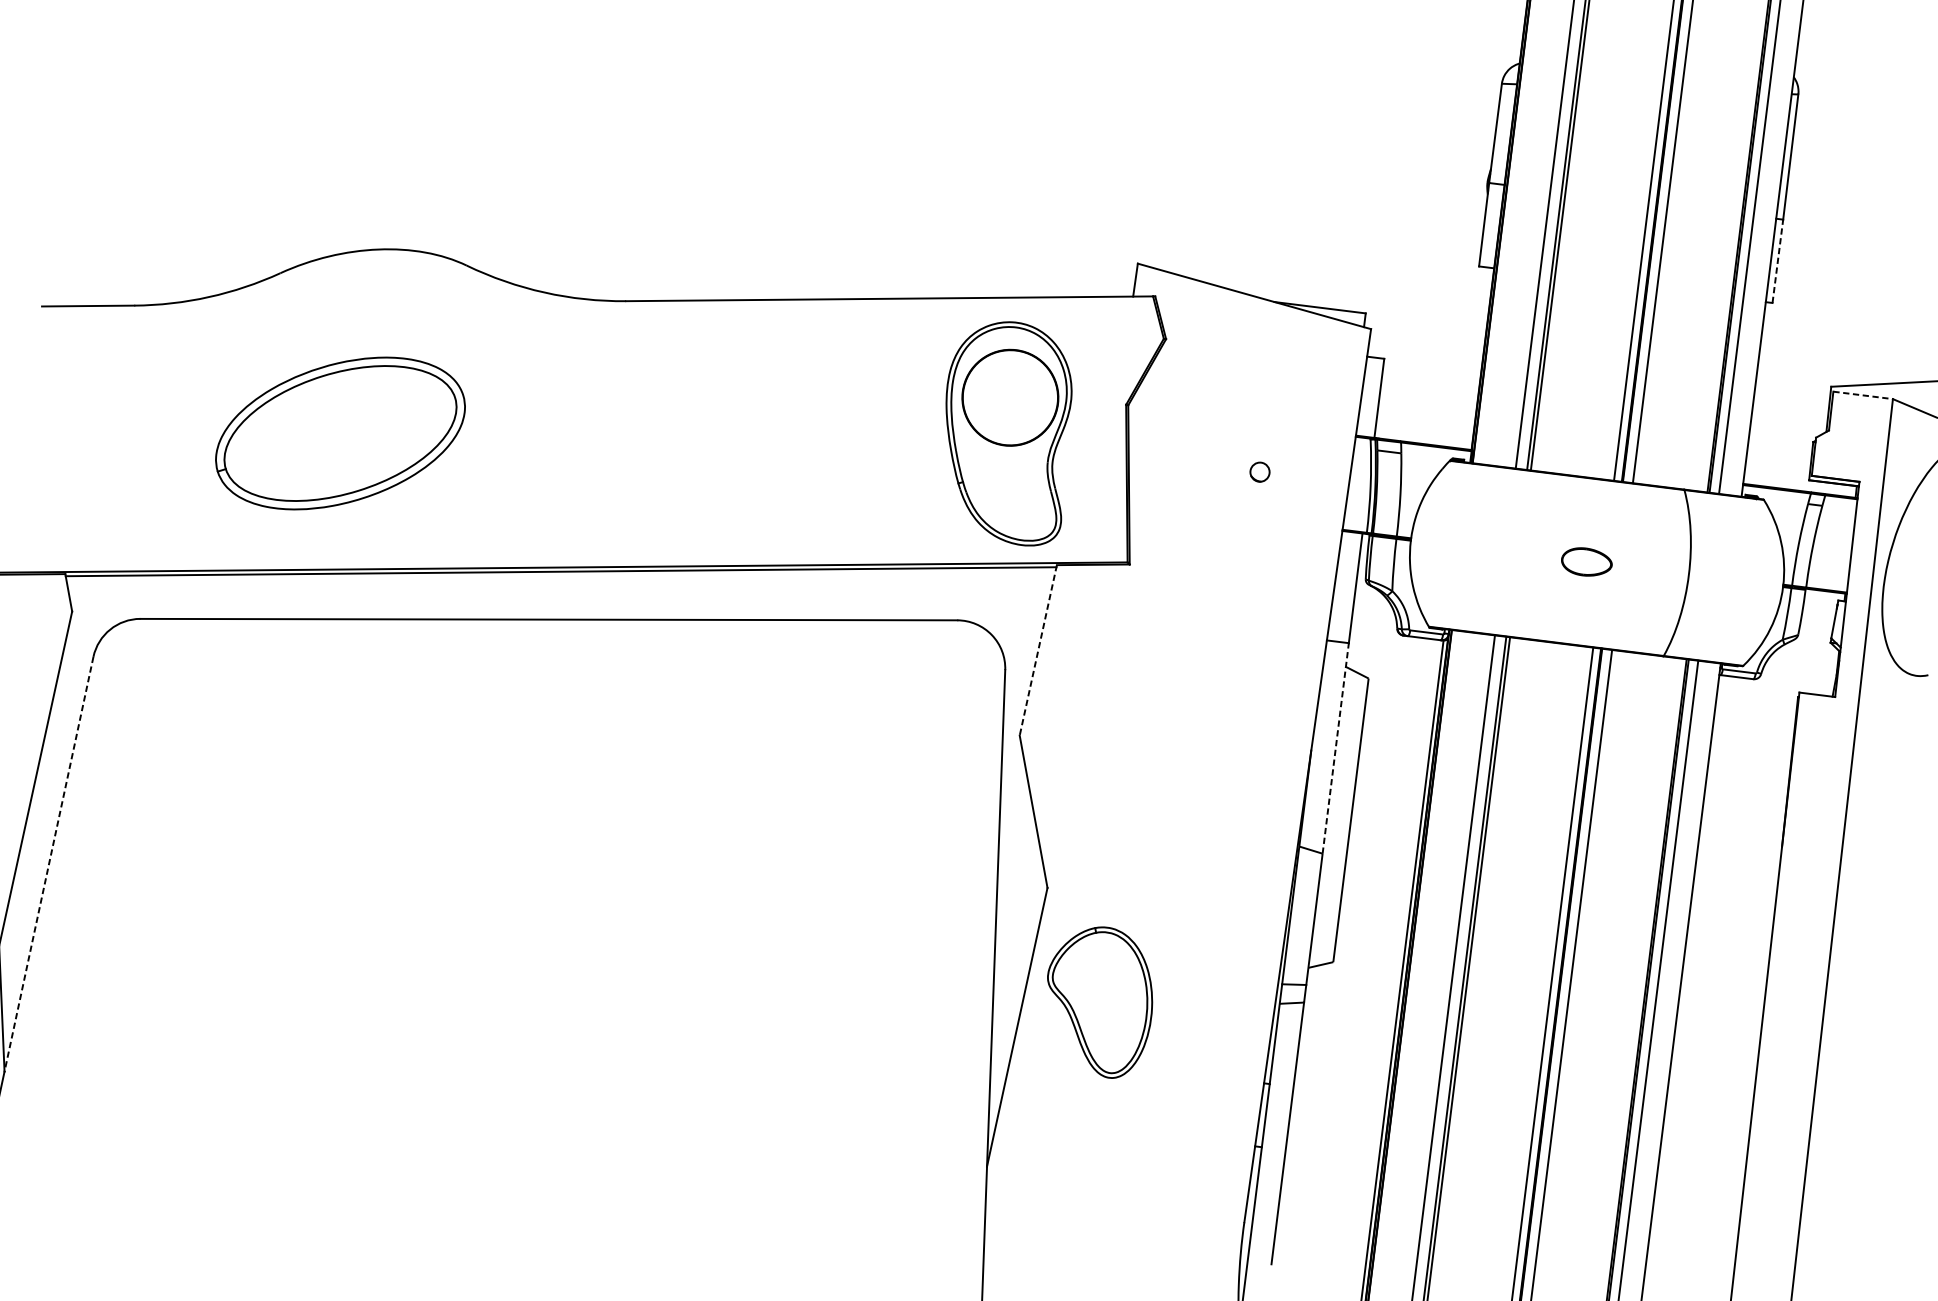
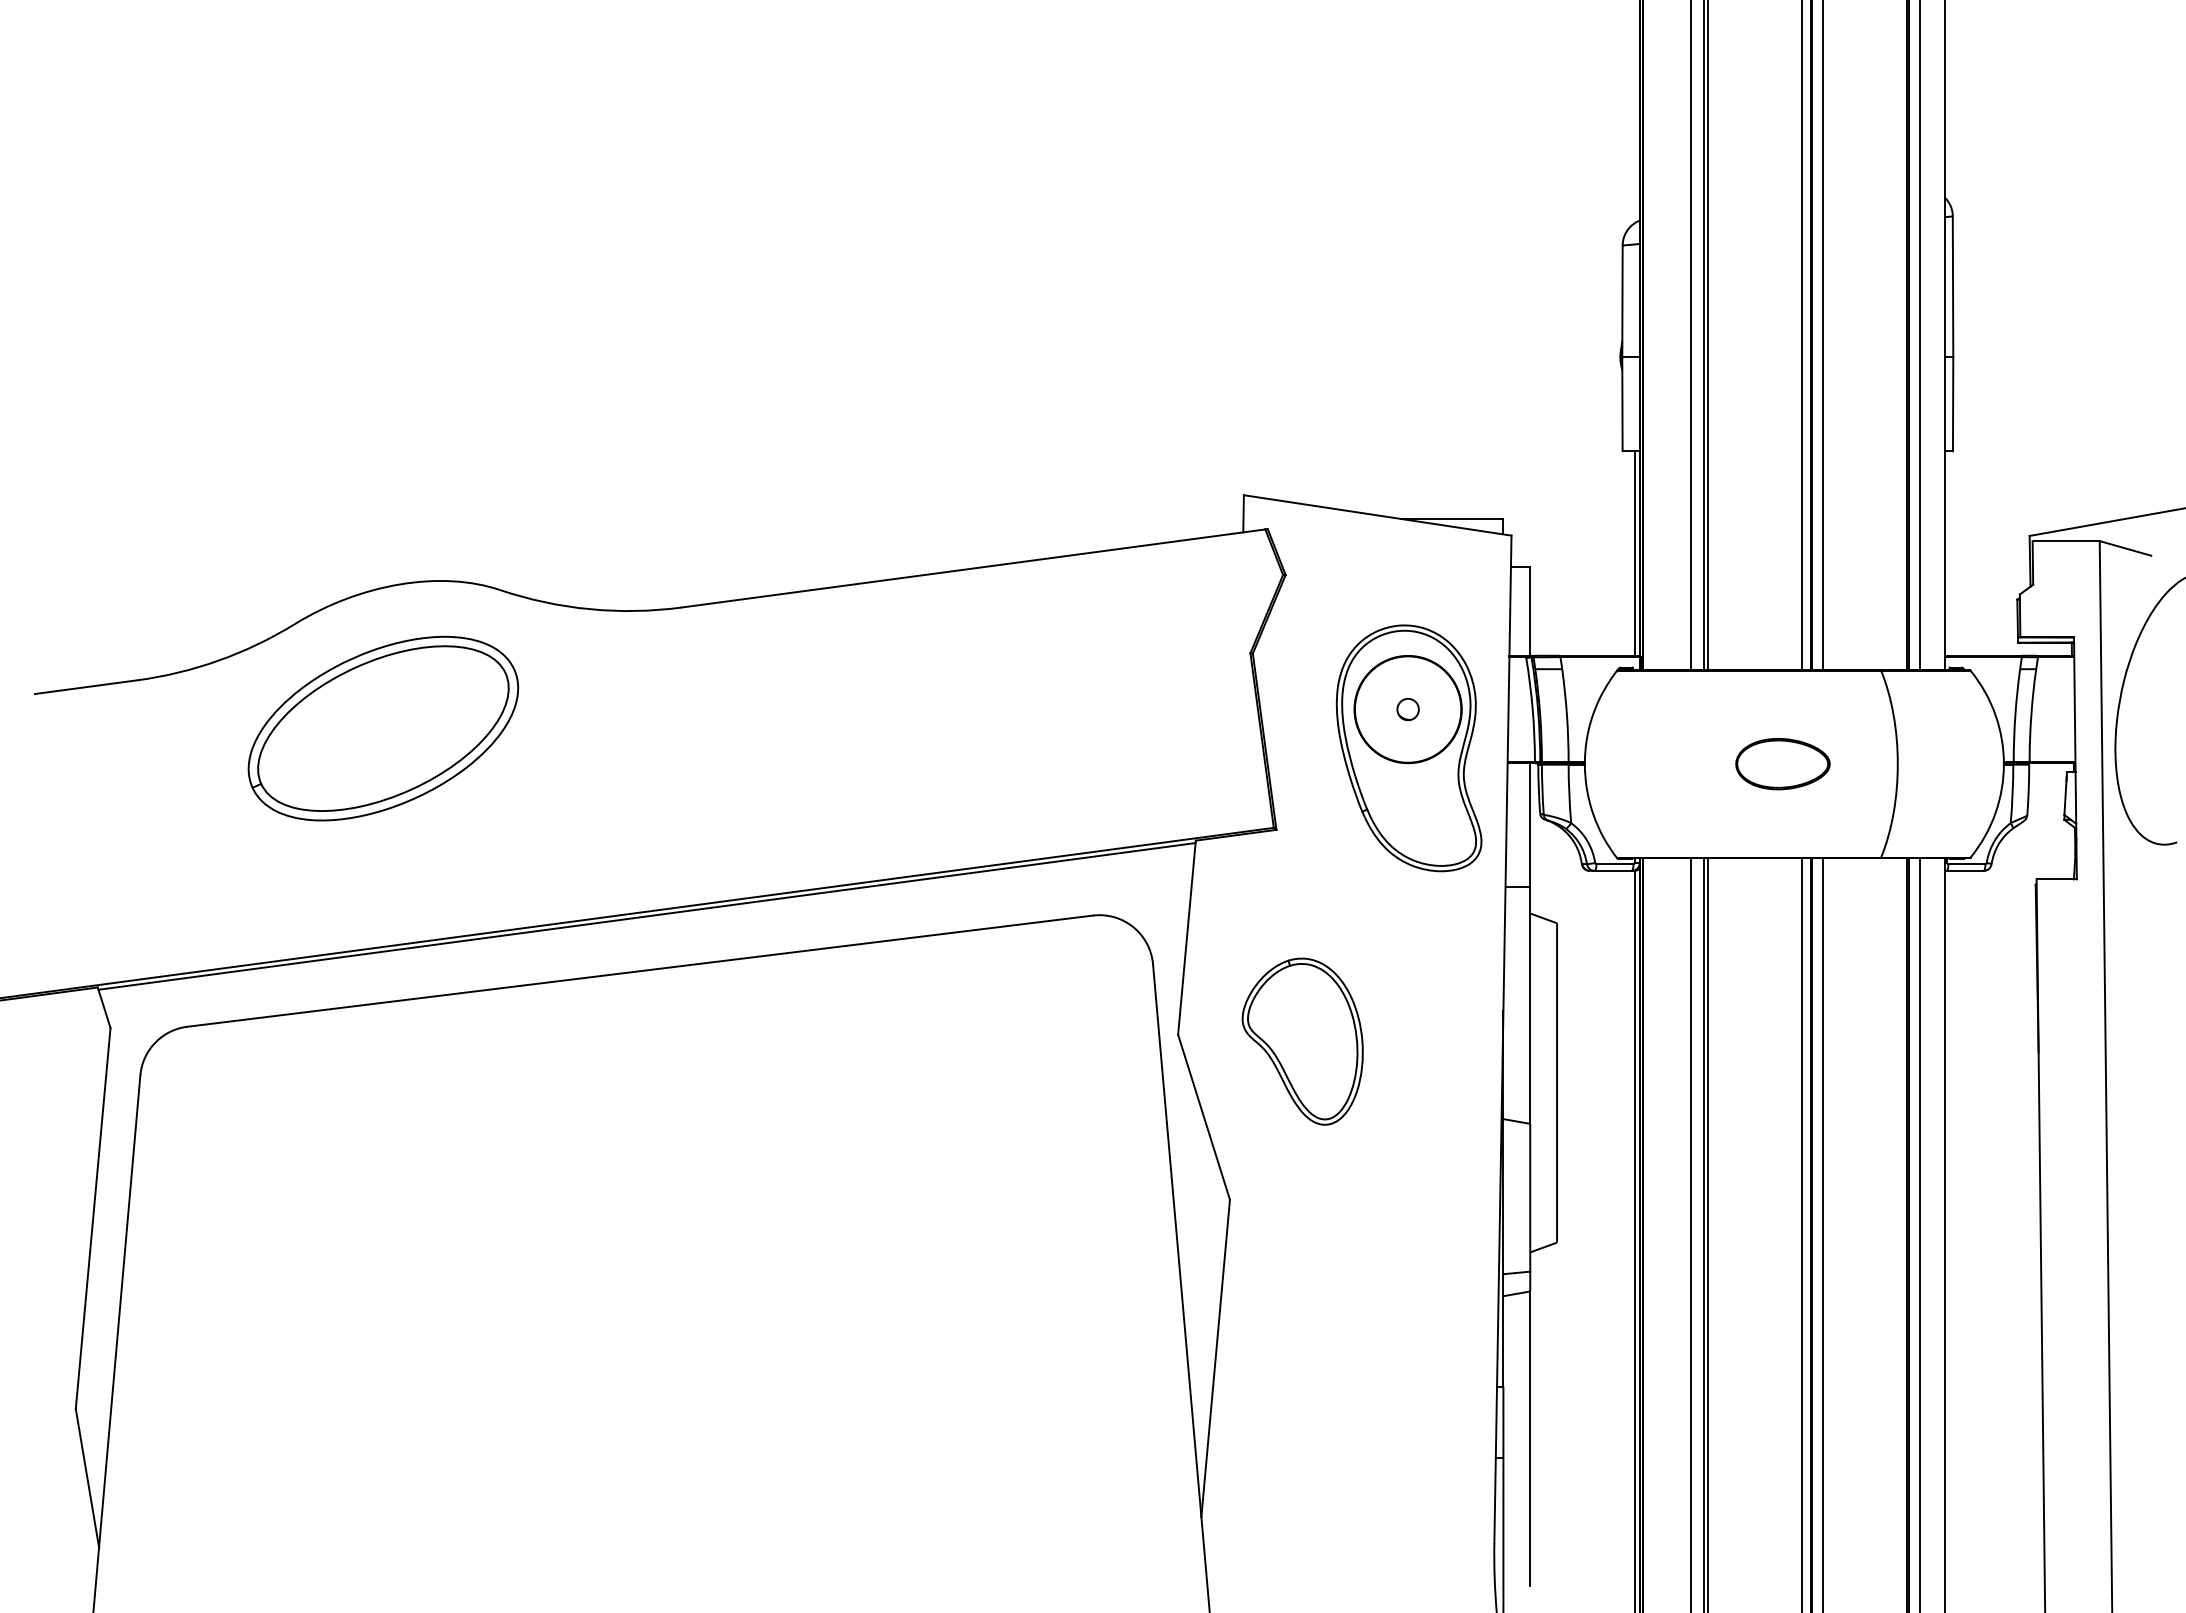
line: (1778, 261) -> (1953, 404), dashed -> solid
line: (1478, 358) -> (1634, 553), added
line: (1863, 395) -> (2066, 541), dashed -> solid
part: (1006, 432) -> (1408, 748), moved
part: (340, 433) -> (383, 728), moved
part: (1586, 562) -> (1782, 764), size x1.67
line: (1037, 651) -> (1186, 938), dashed -> solid
line: (1335, 748) -> (1530, 1005), dashed -> solid
line: (48, 864) -> (119, 1311), dashed -> solid
part: (1098, 1001) -> (1302, 1041), moved

